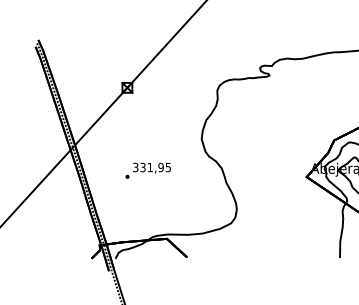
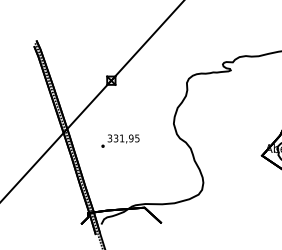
text: (147, 170) -> (119, 140), moved

